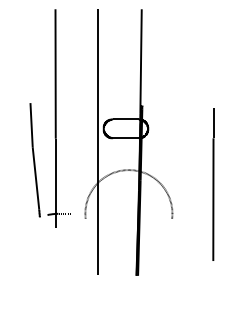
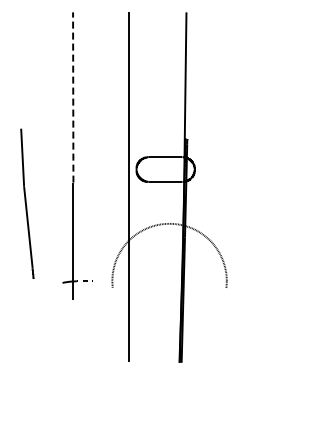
line: (55, 73) -> (73, 96), solid -> dashed
part: (35, 159) -> (27, 203), moved
line: (213, 184) -> (280, 242), removed

